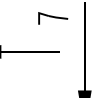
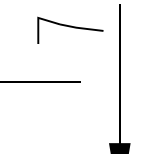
part: (53, 18) -> (70, 29), size x1.43

